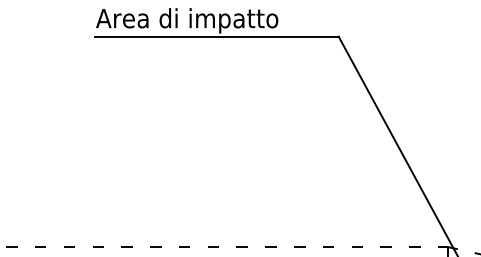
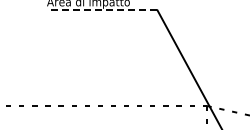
line: (215, 37) -> (101, 10), solid -> dashed

